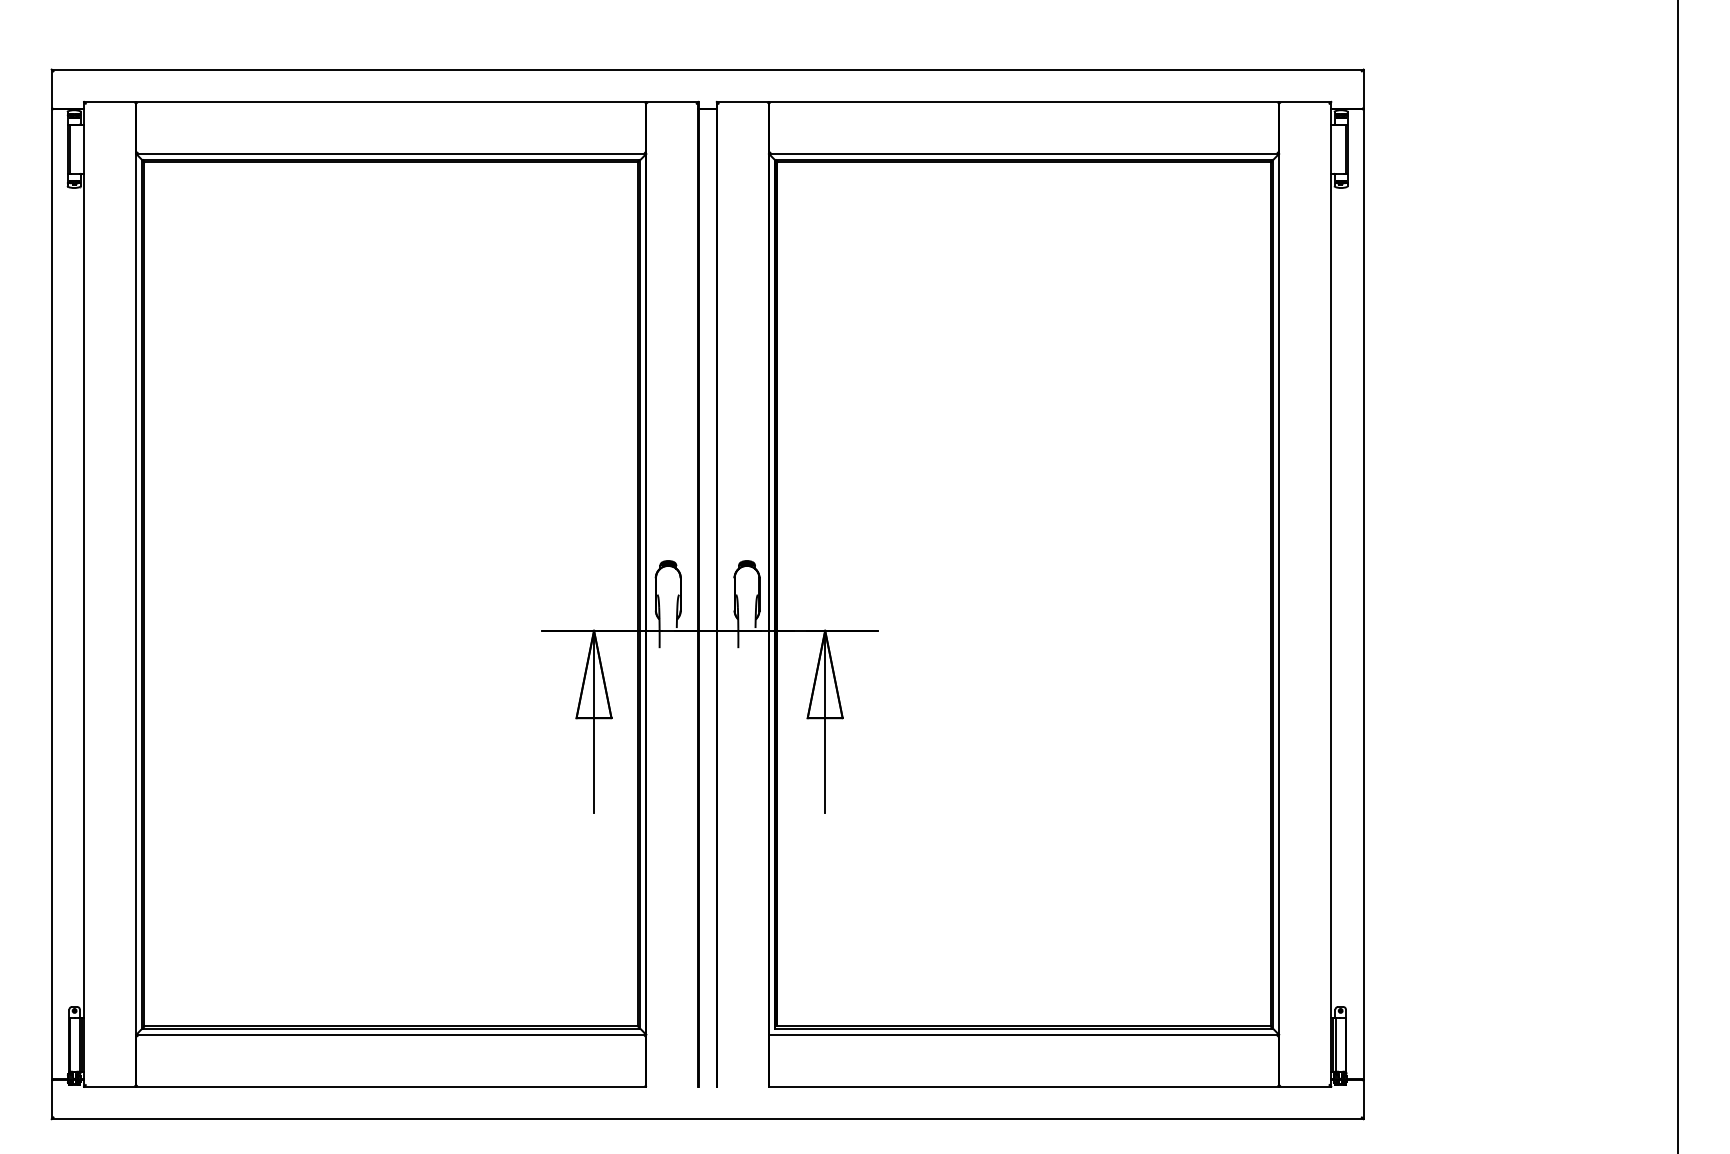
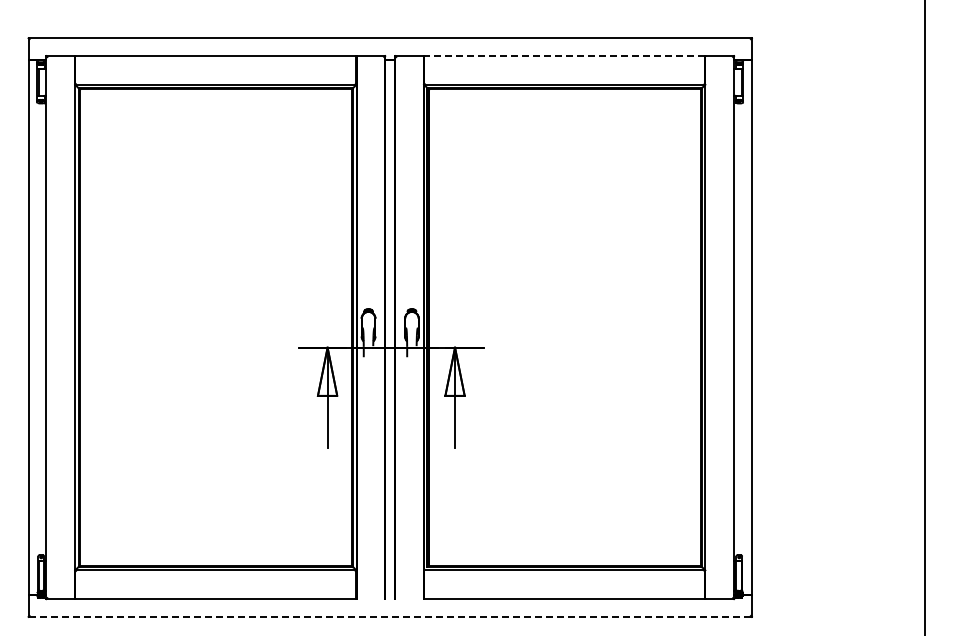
line: (1023, 102) -> (564, 56), solid -> dashed
line: (708, 1118) -> (390, 616), solid -> dashed

